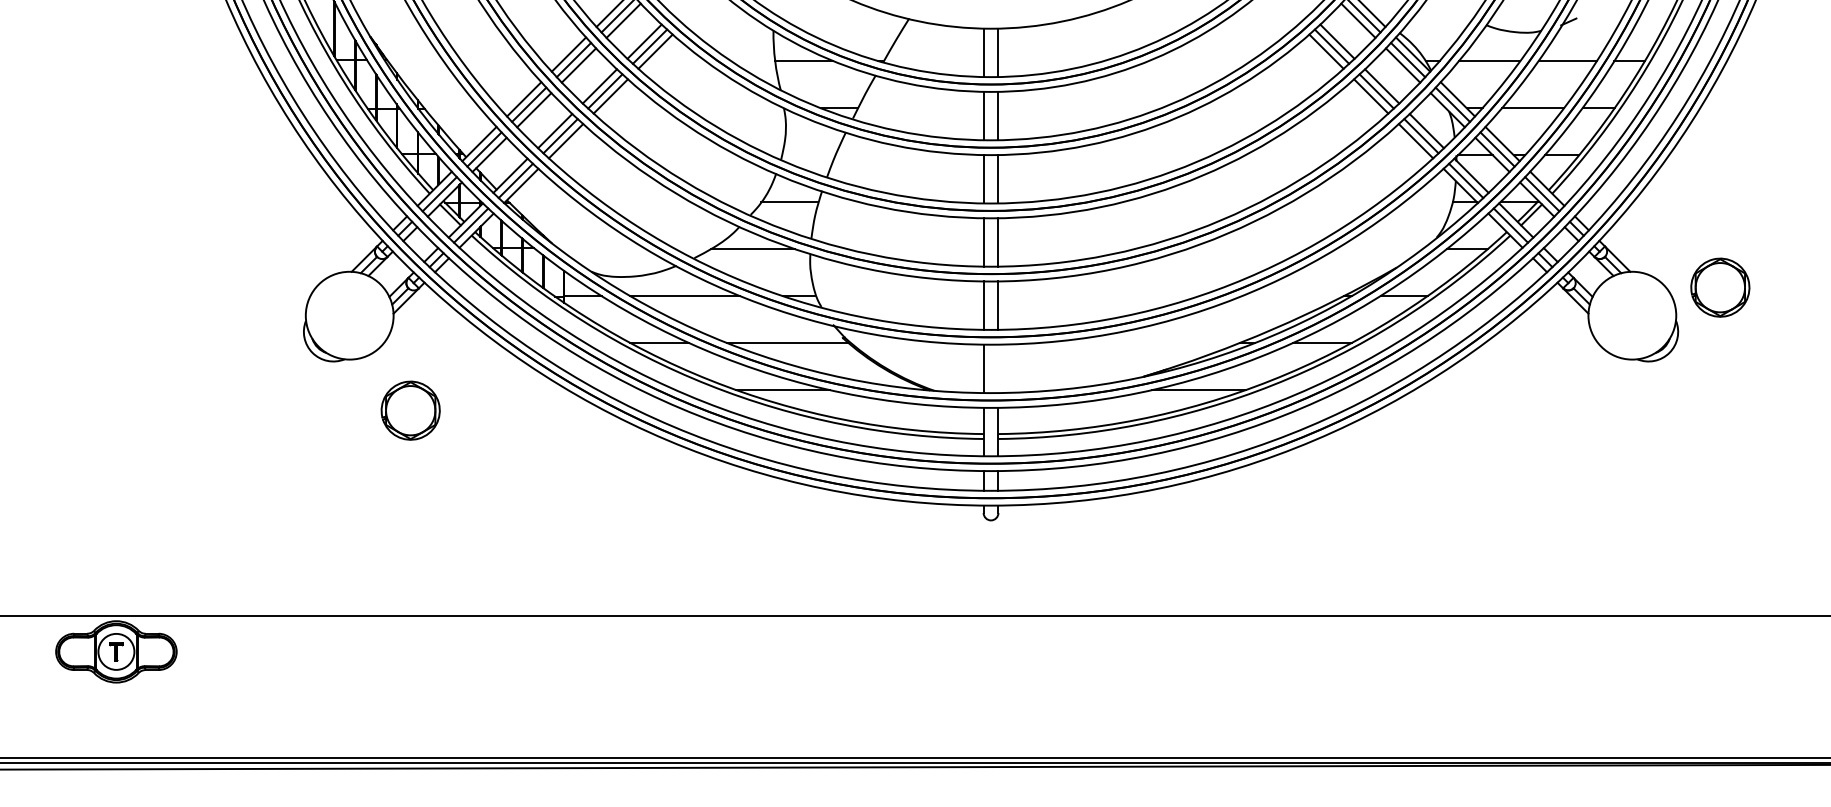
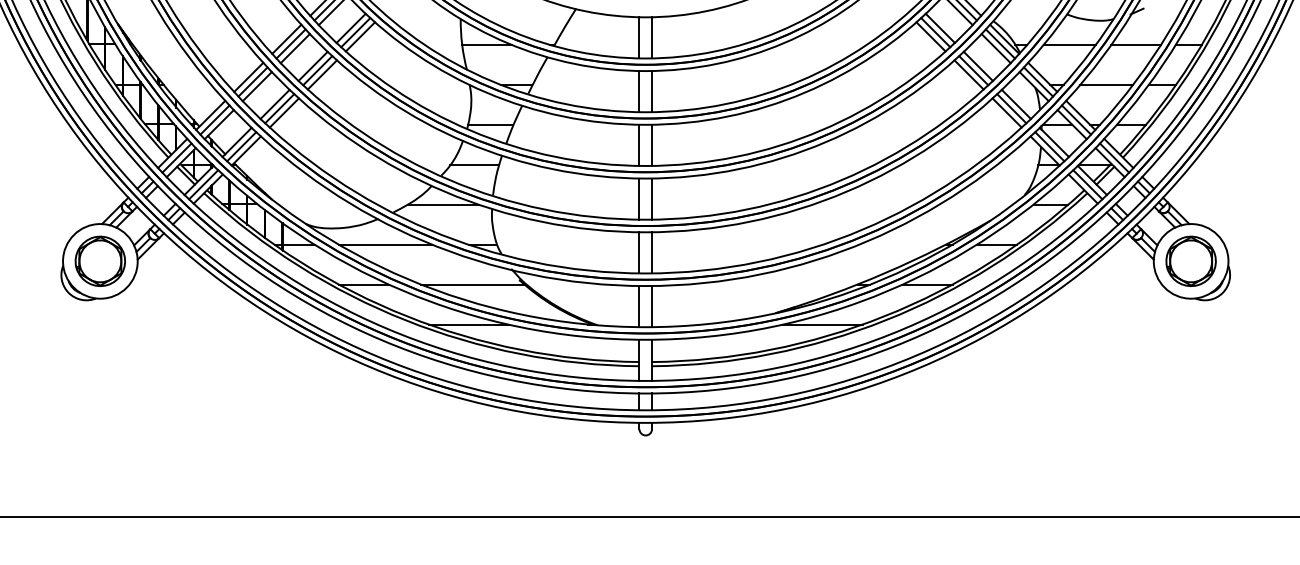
line: (808, 154) -> (490, 124), added
part: (1720, 287) -> (1191, 261), moved
line: (998, 368) -> (652, 306), added
part: (410, 410) -> (100, 261), moved

